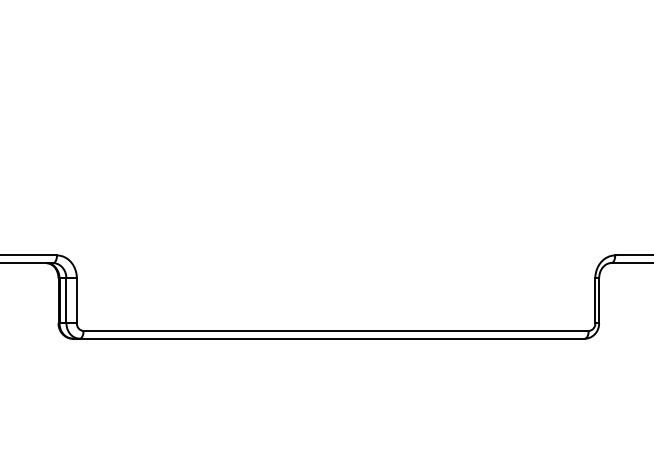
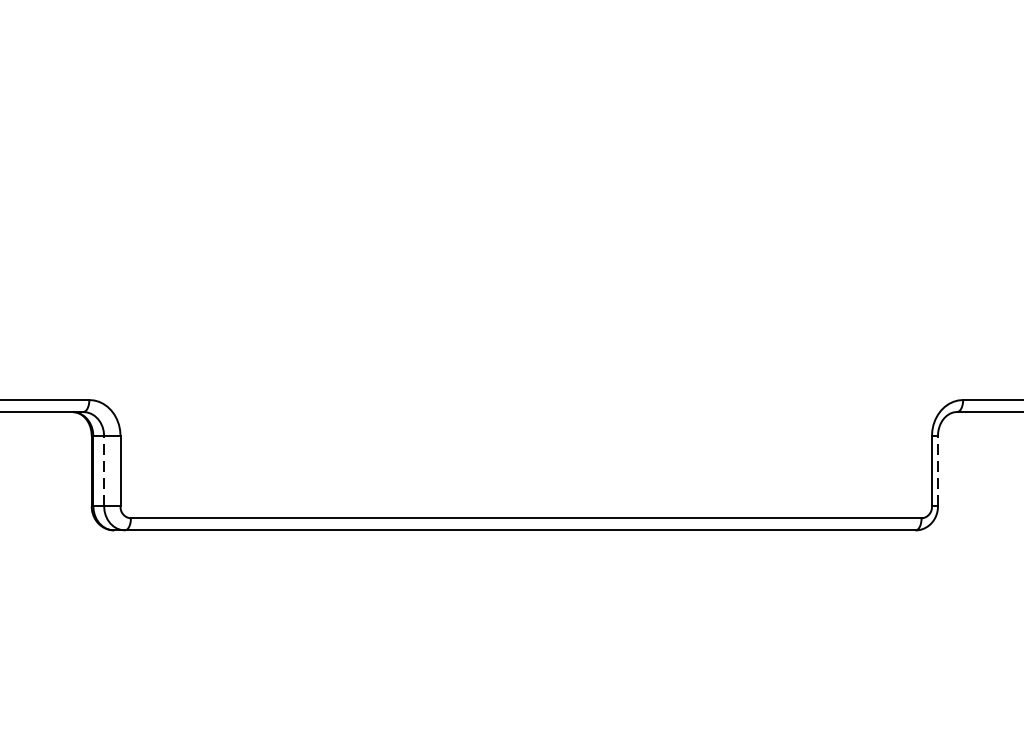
line: (66, 300) -> (104, 470), solid -> dashed
line: (599, 300) -> (938, 470), solid -> dashed

